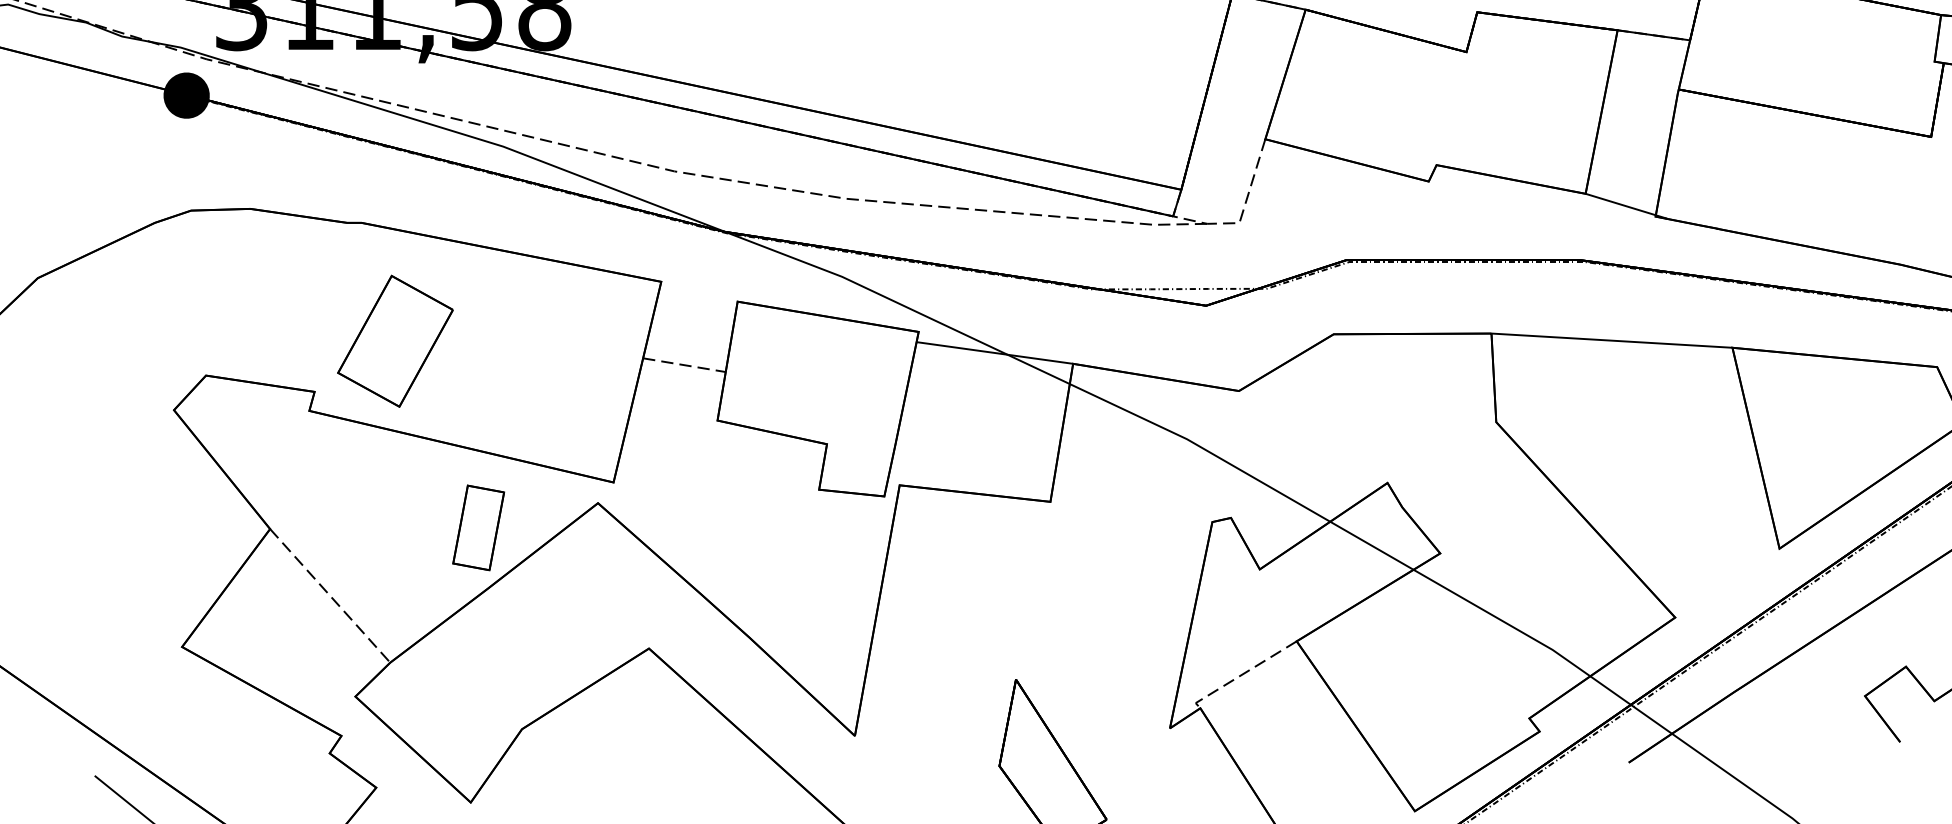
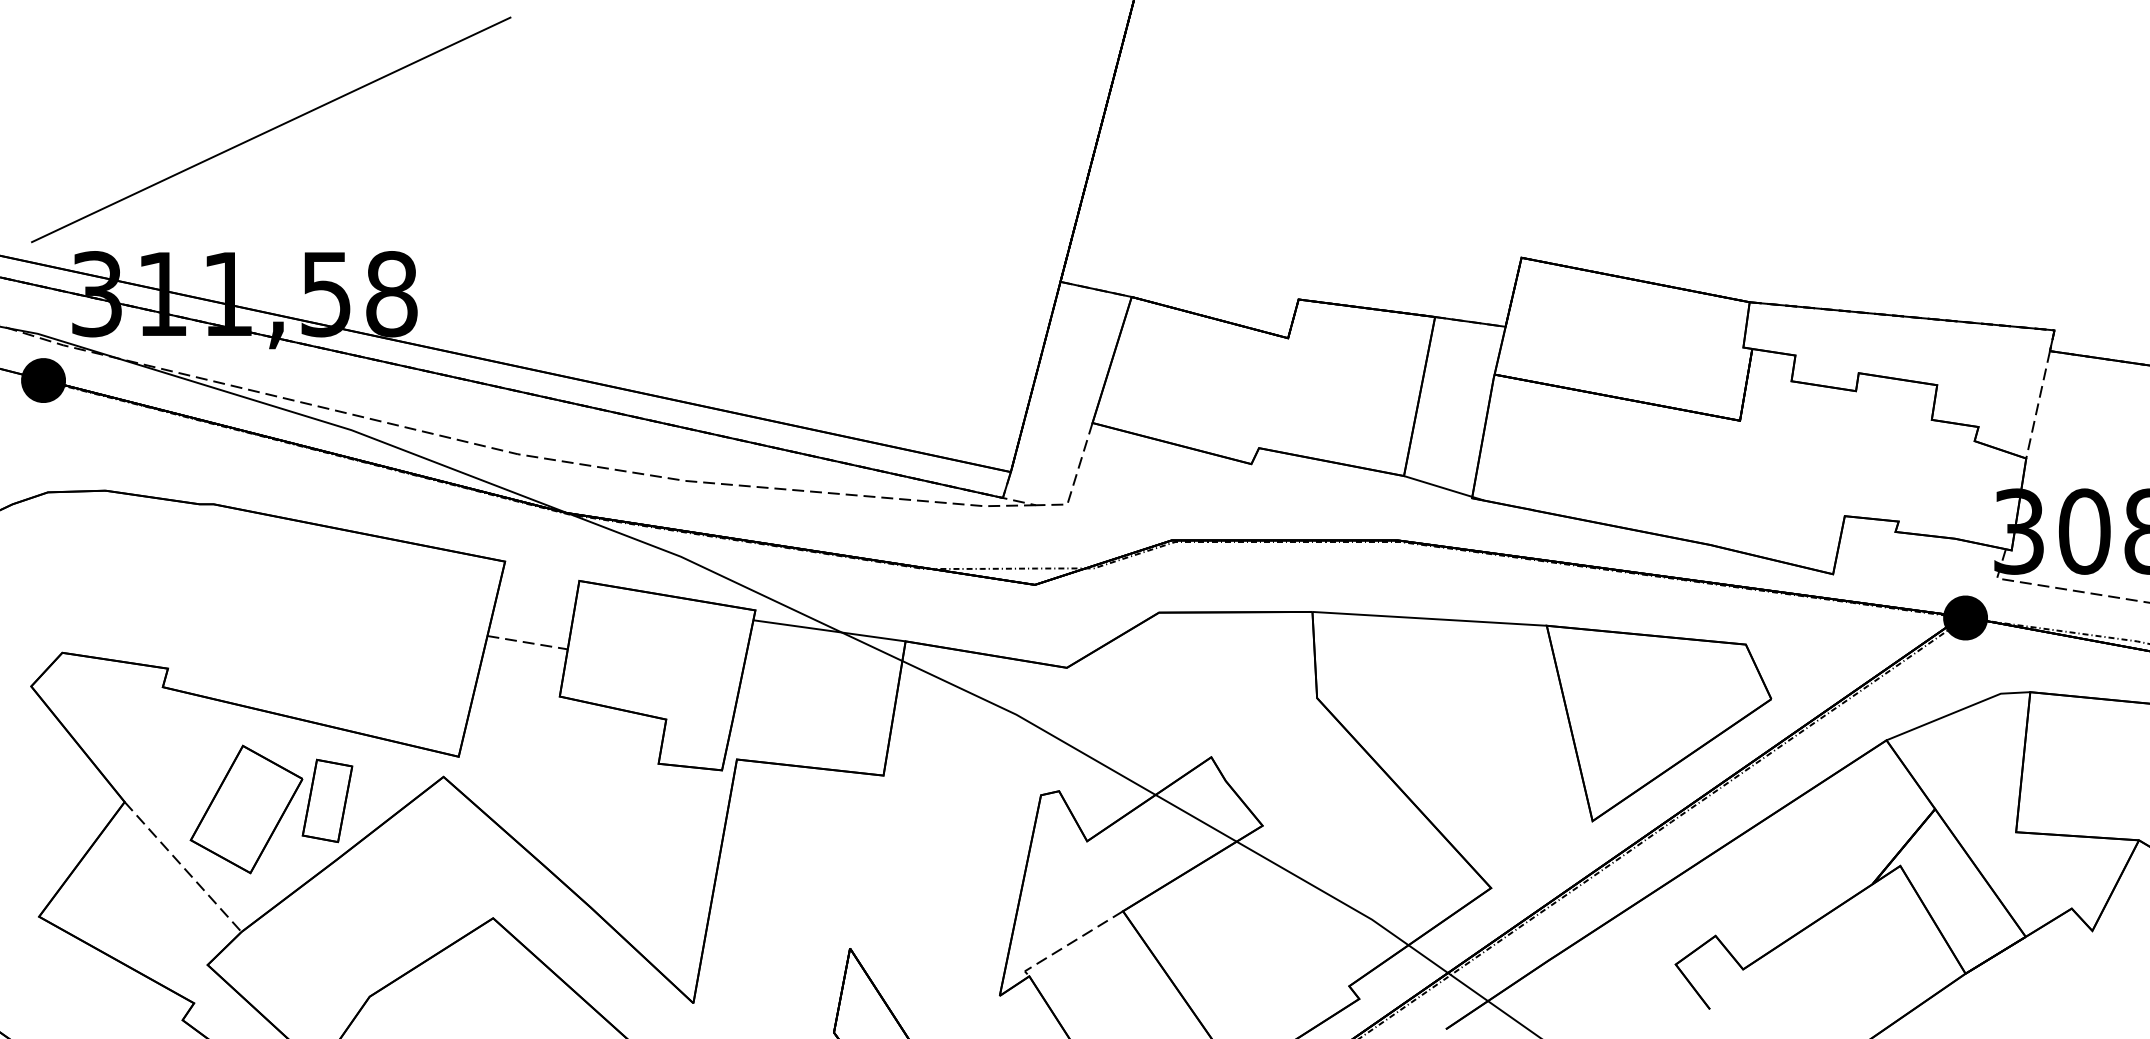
part: (395, 341) -> (246, 809), moved

